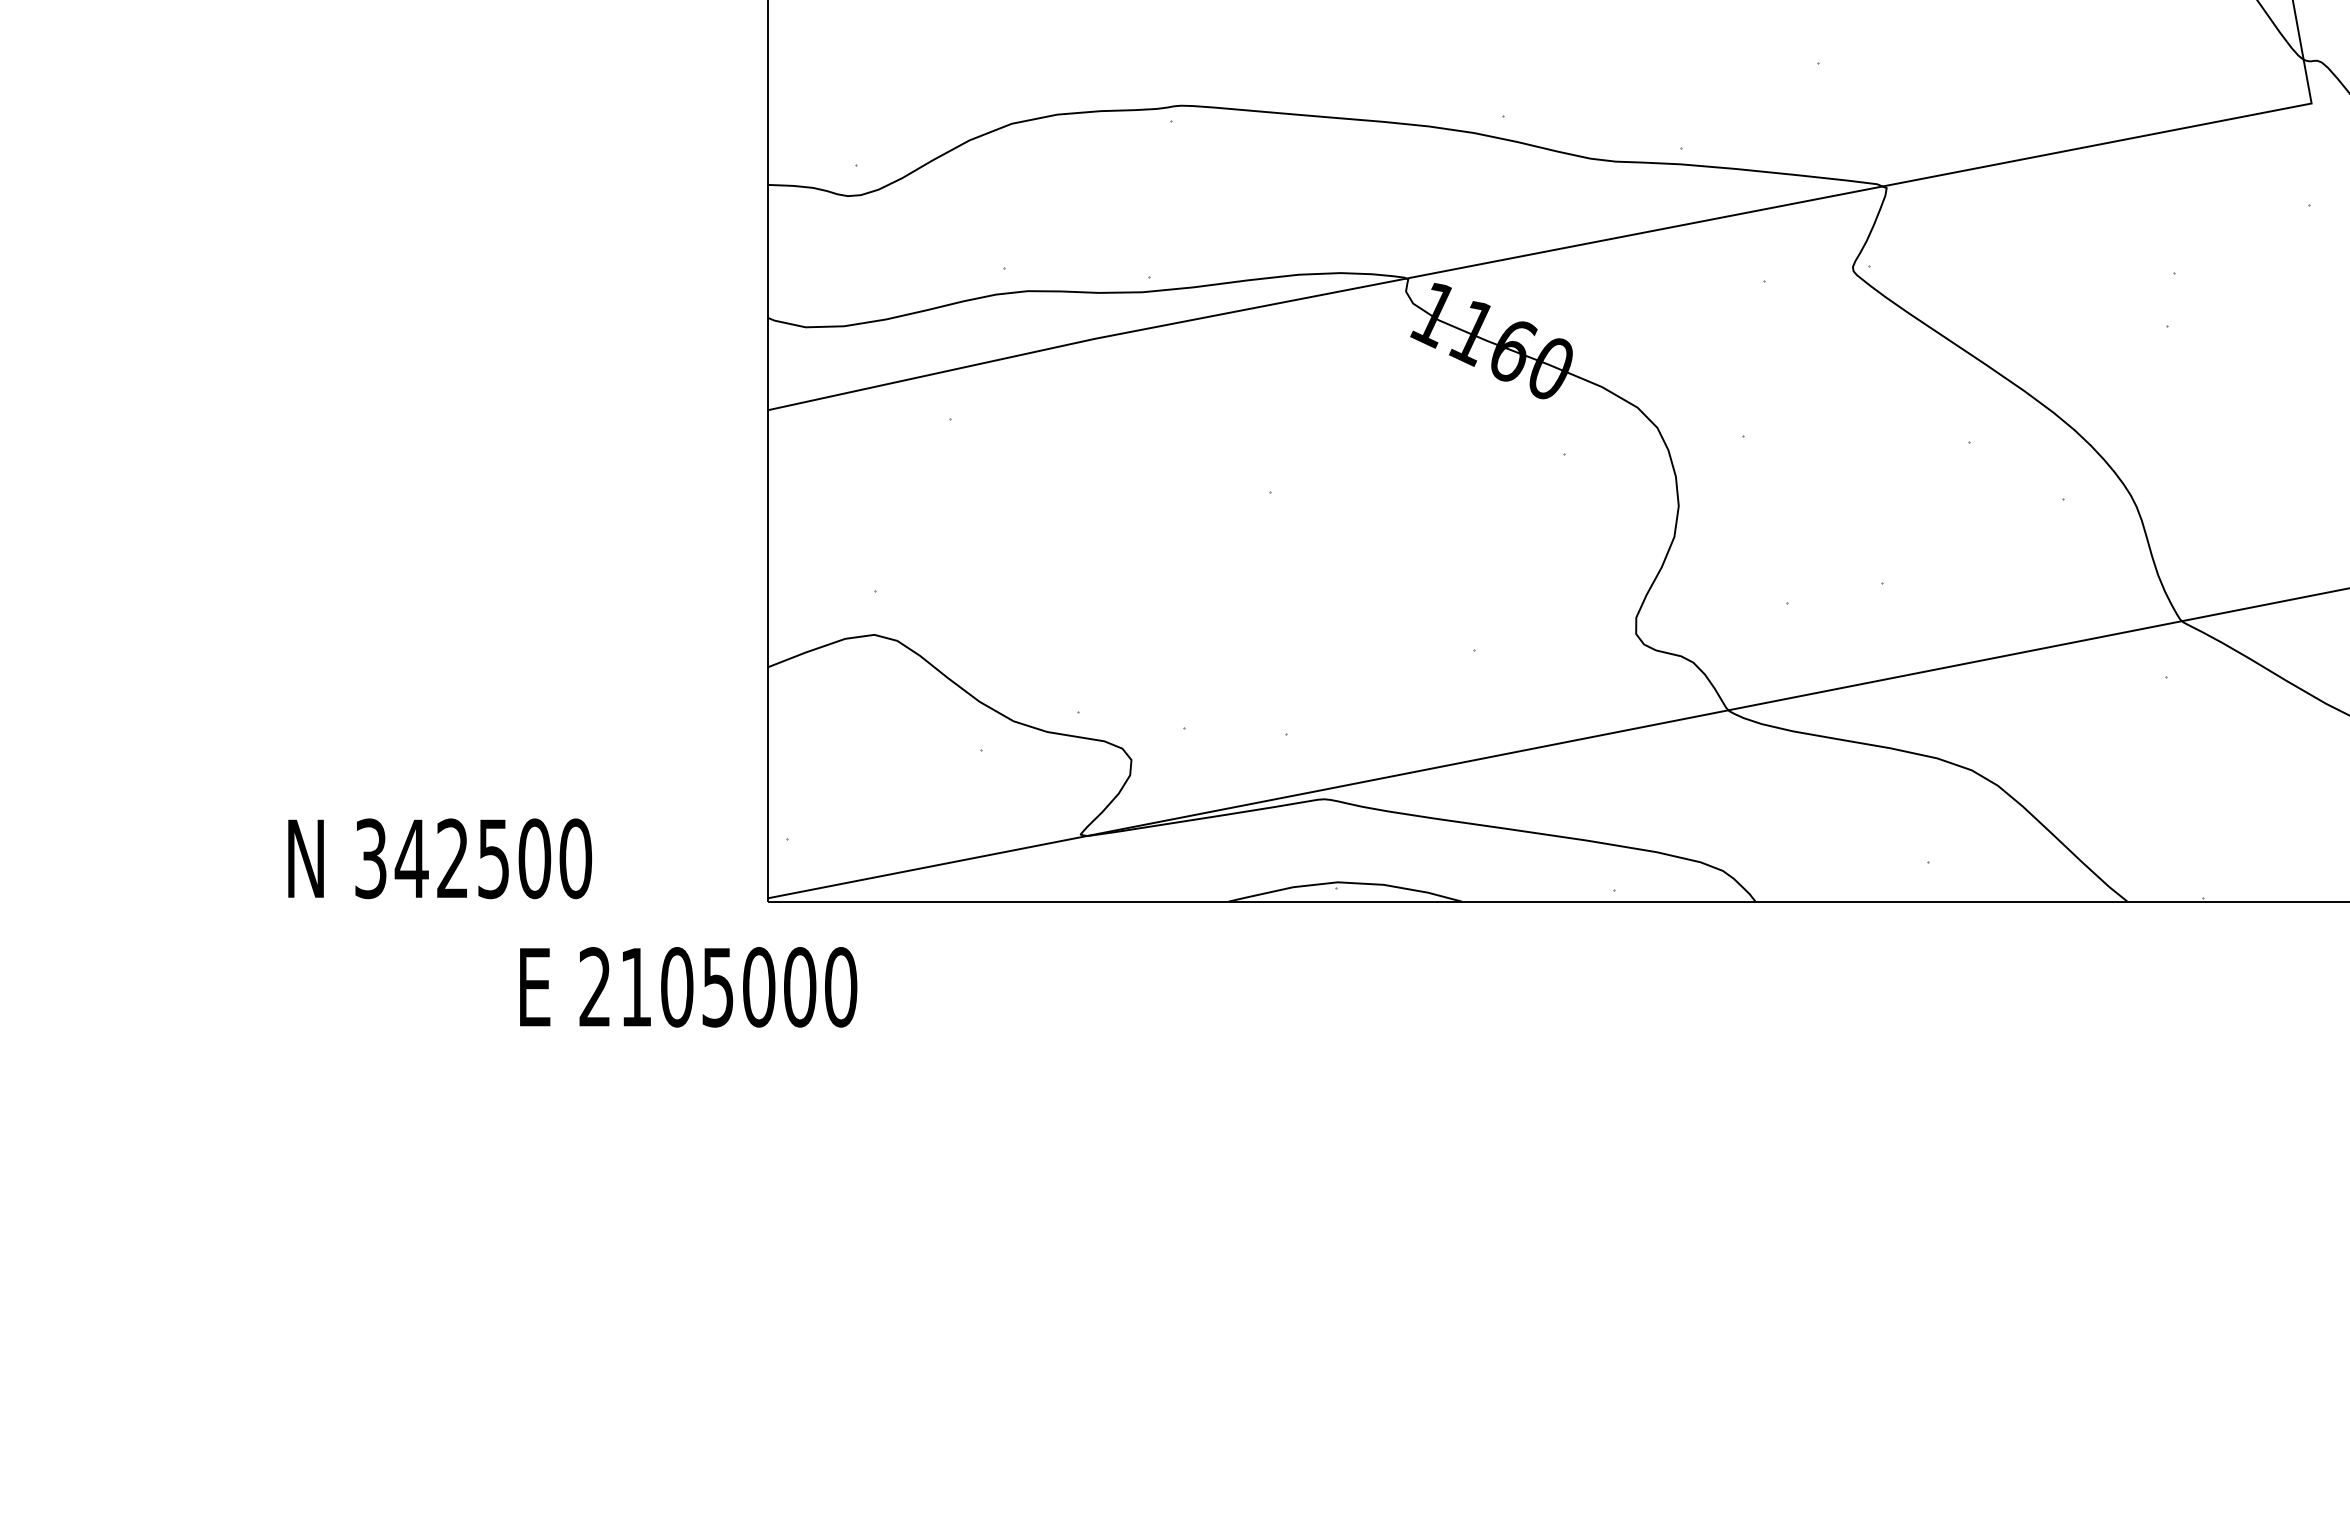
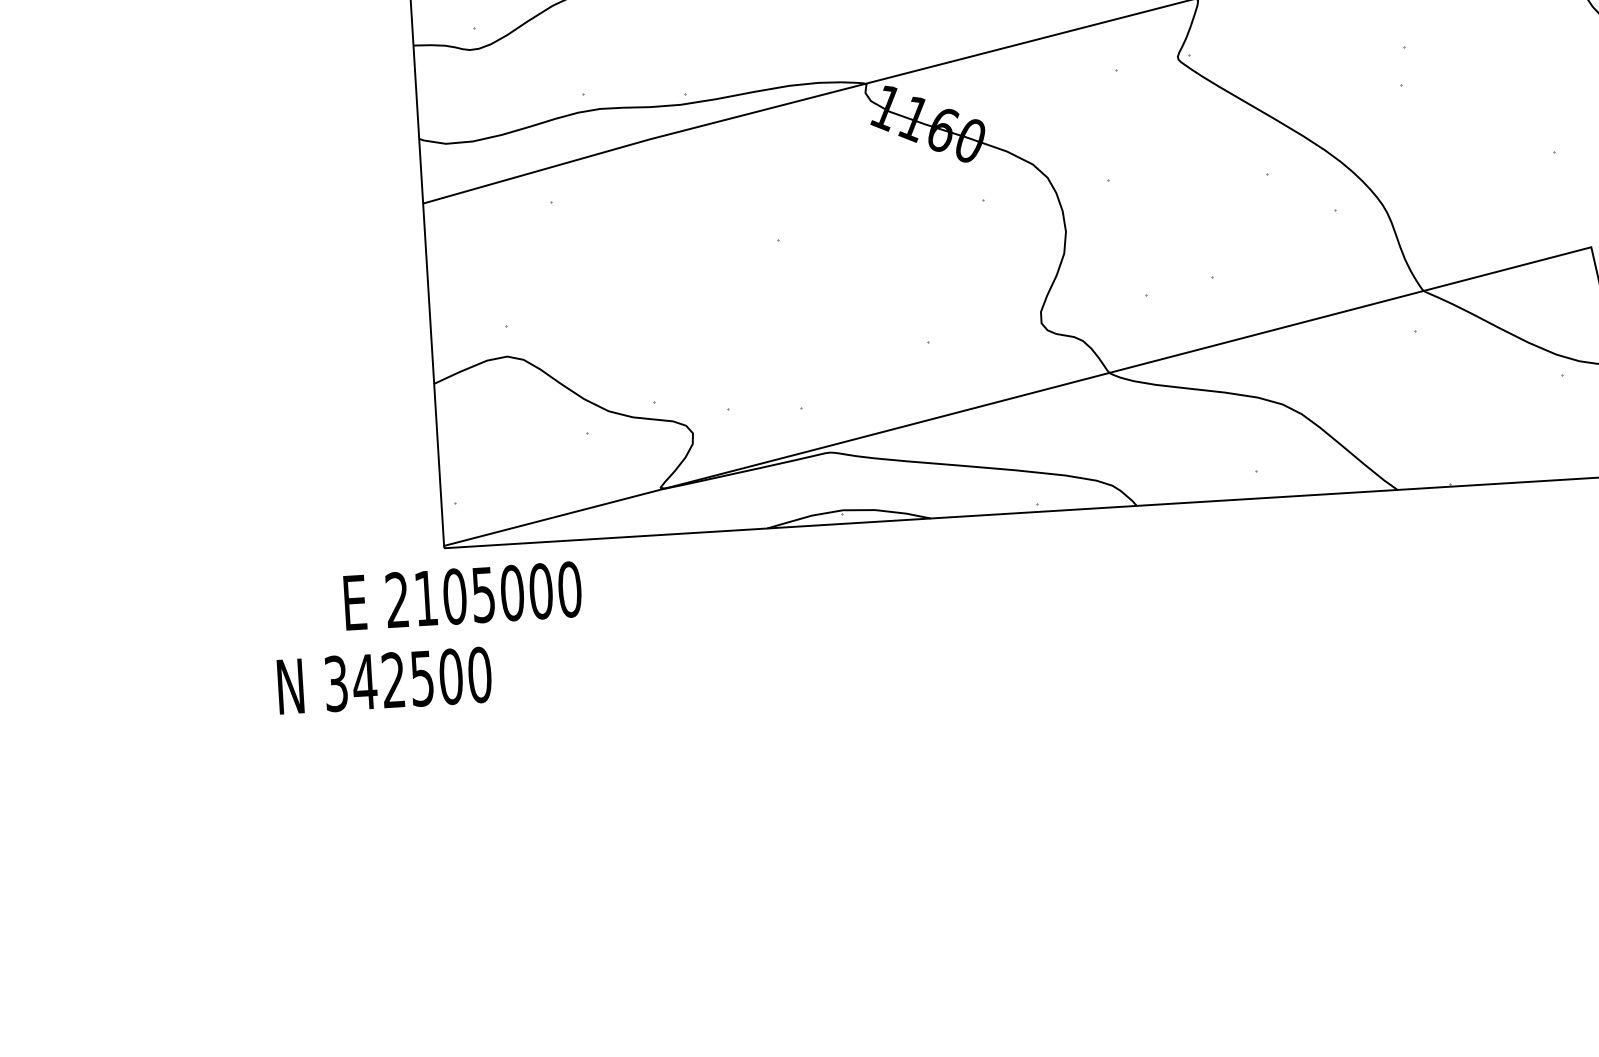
text: (439, 858) -> (384, 680), moved
text: (688, 987) -> (462, 596), moved

